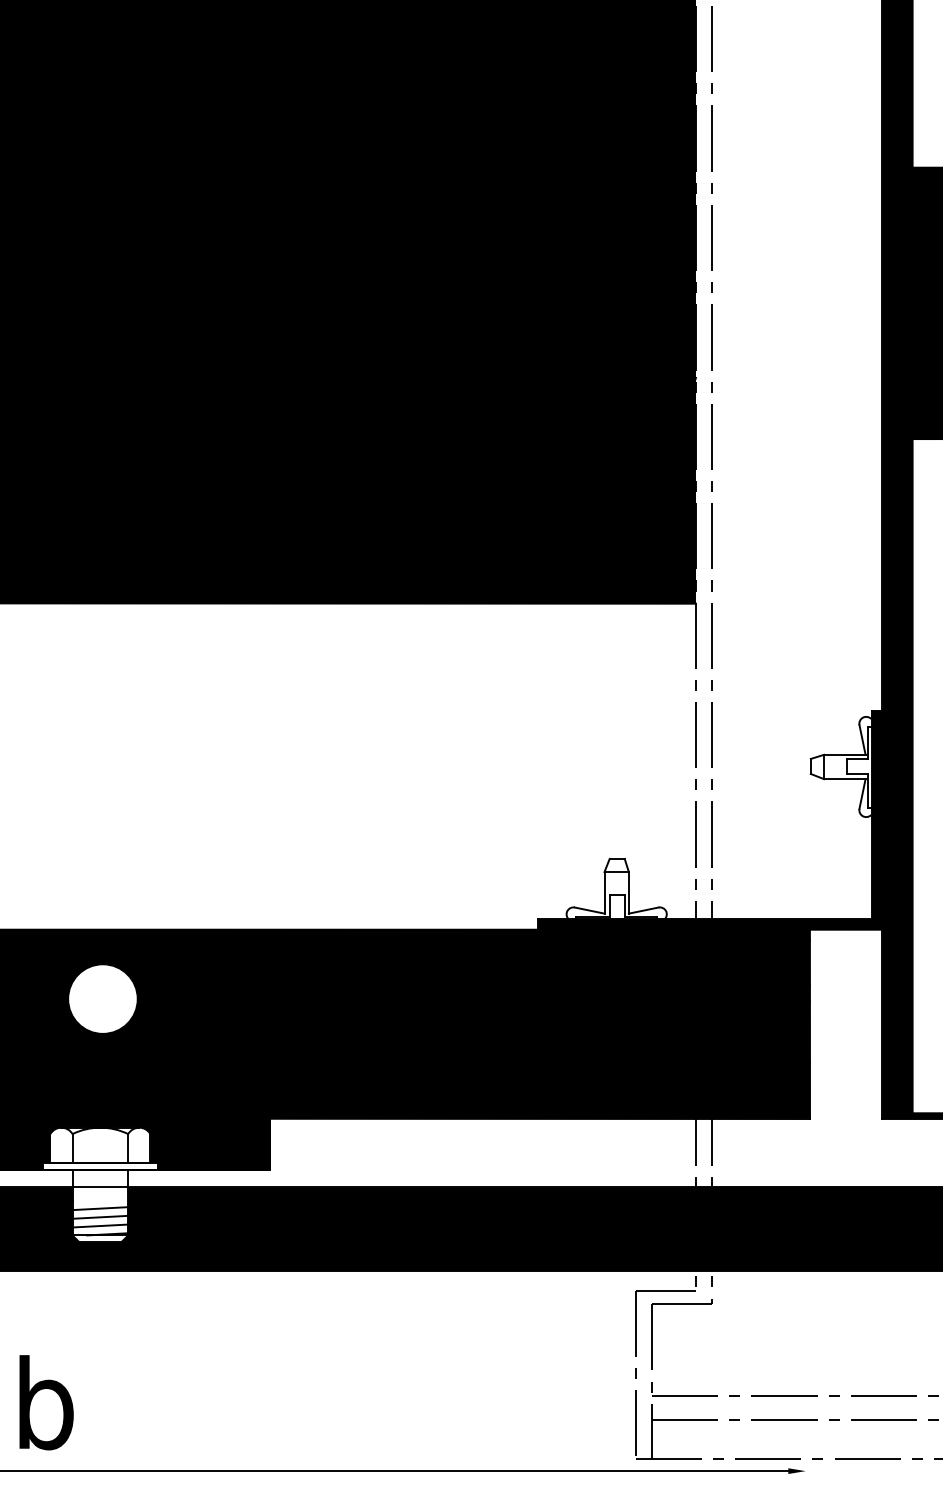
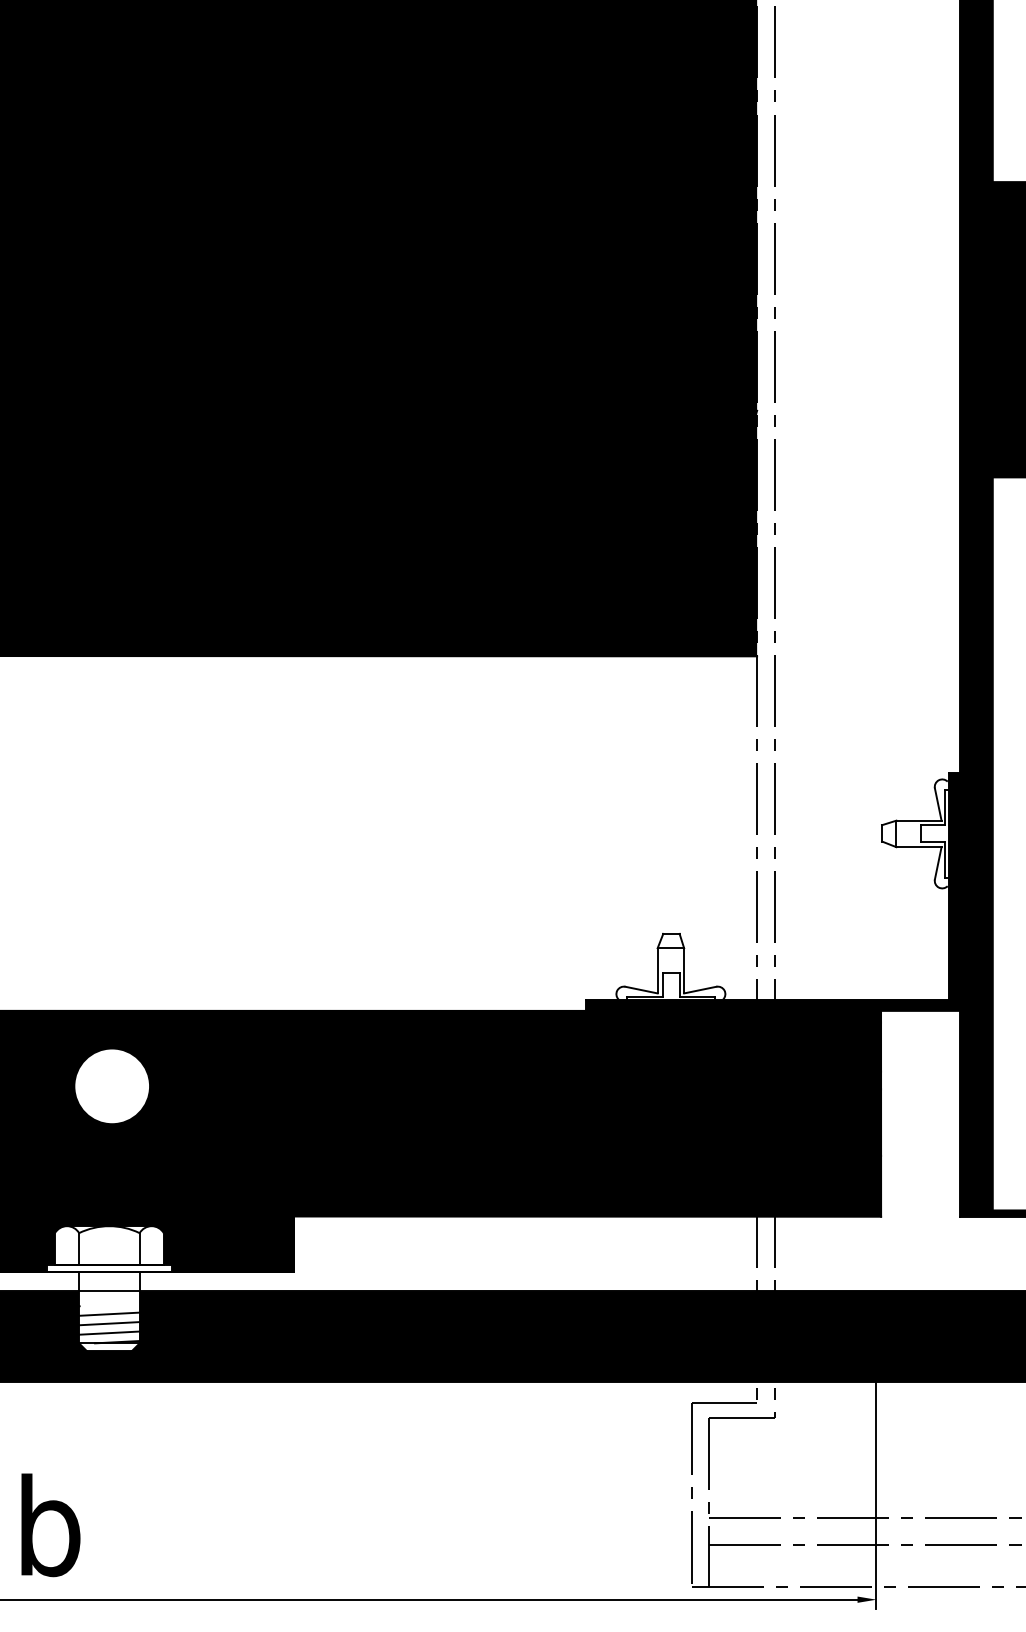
line: (805, 1374) -> (876, 1494), added

